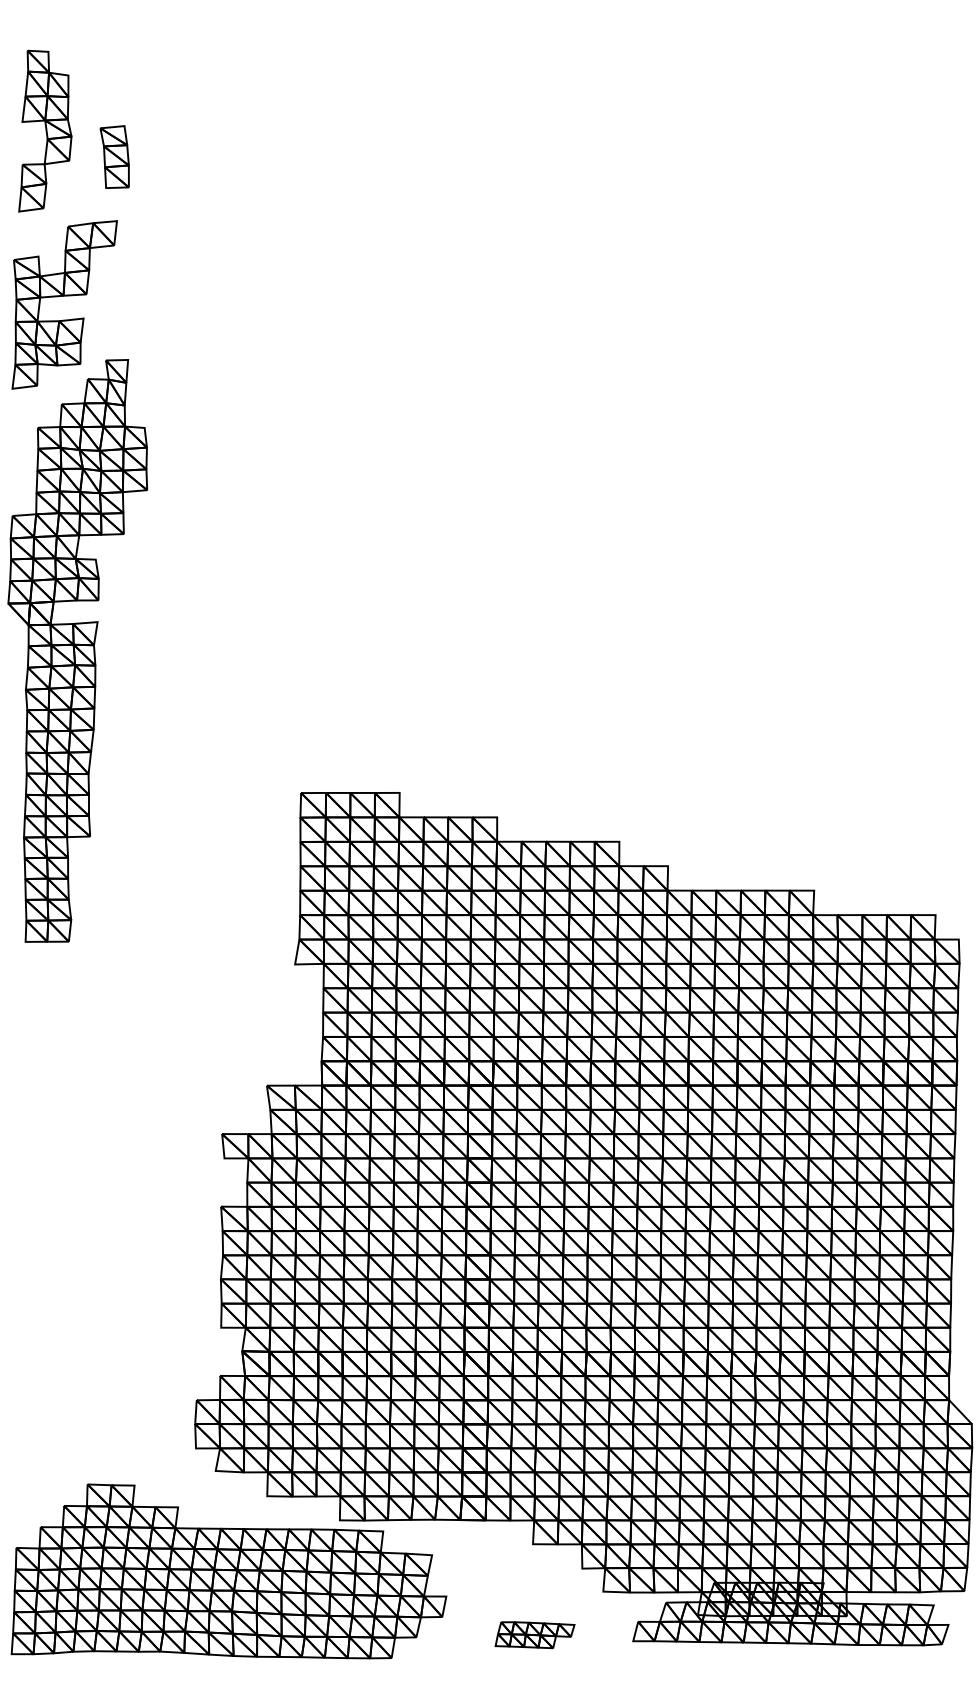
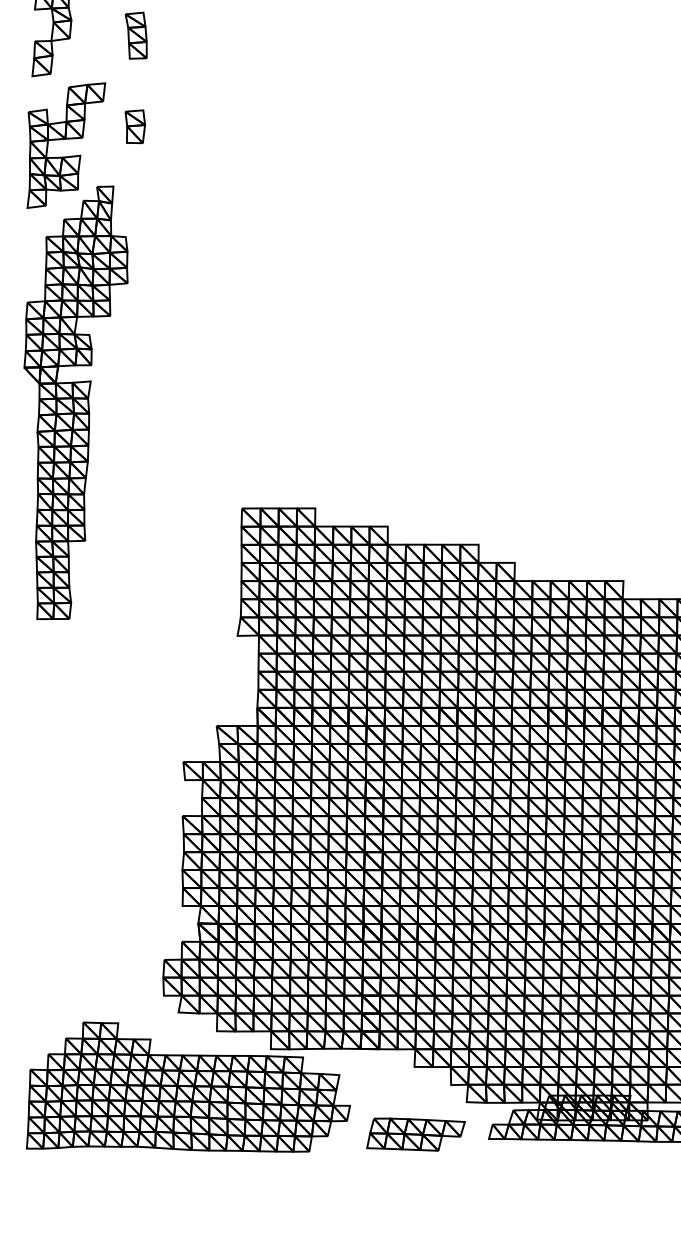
part: (114, 156) -> (136, 35), moved
part: (157, 279) -> (135, 126), added
part: (534, 1634) -> (415, 1134), size x1.67

